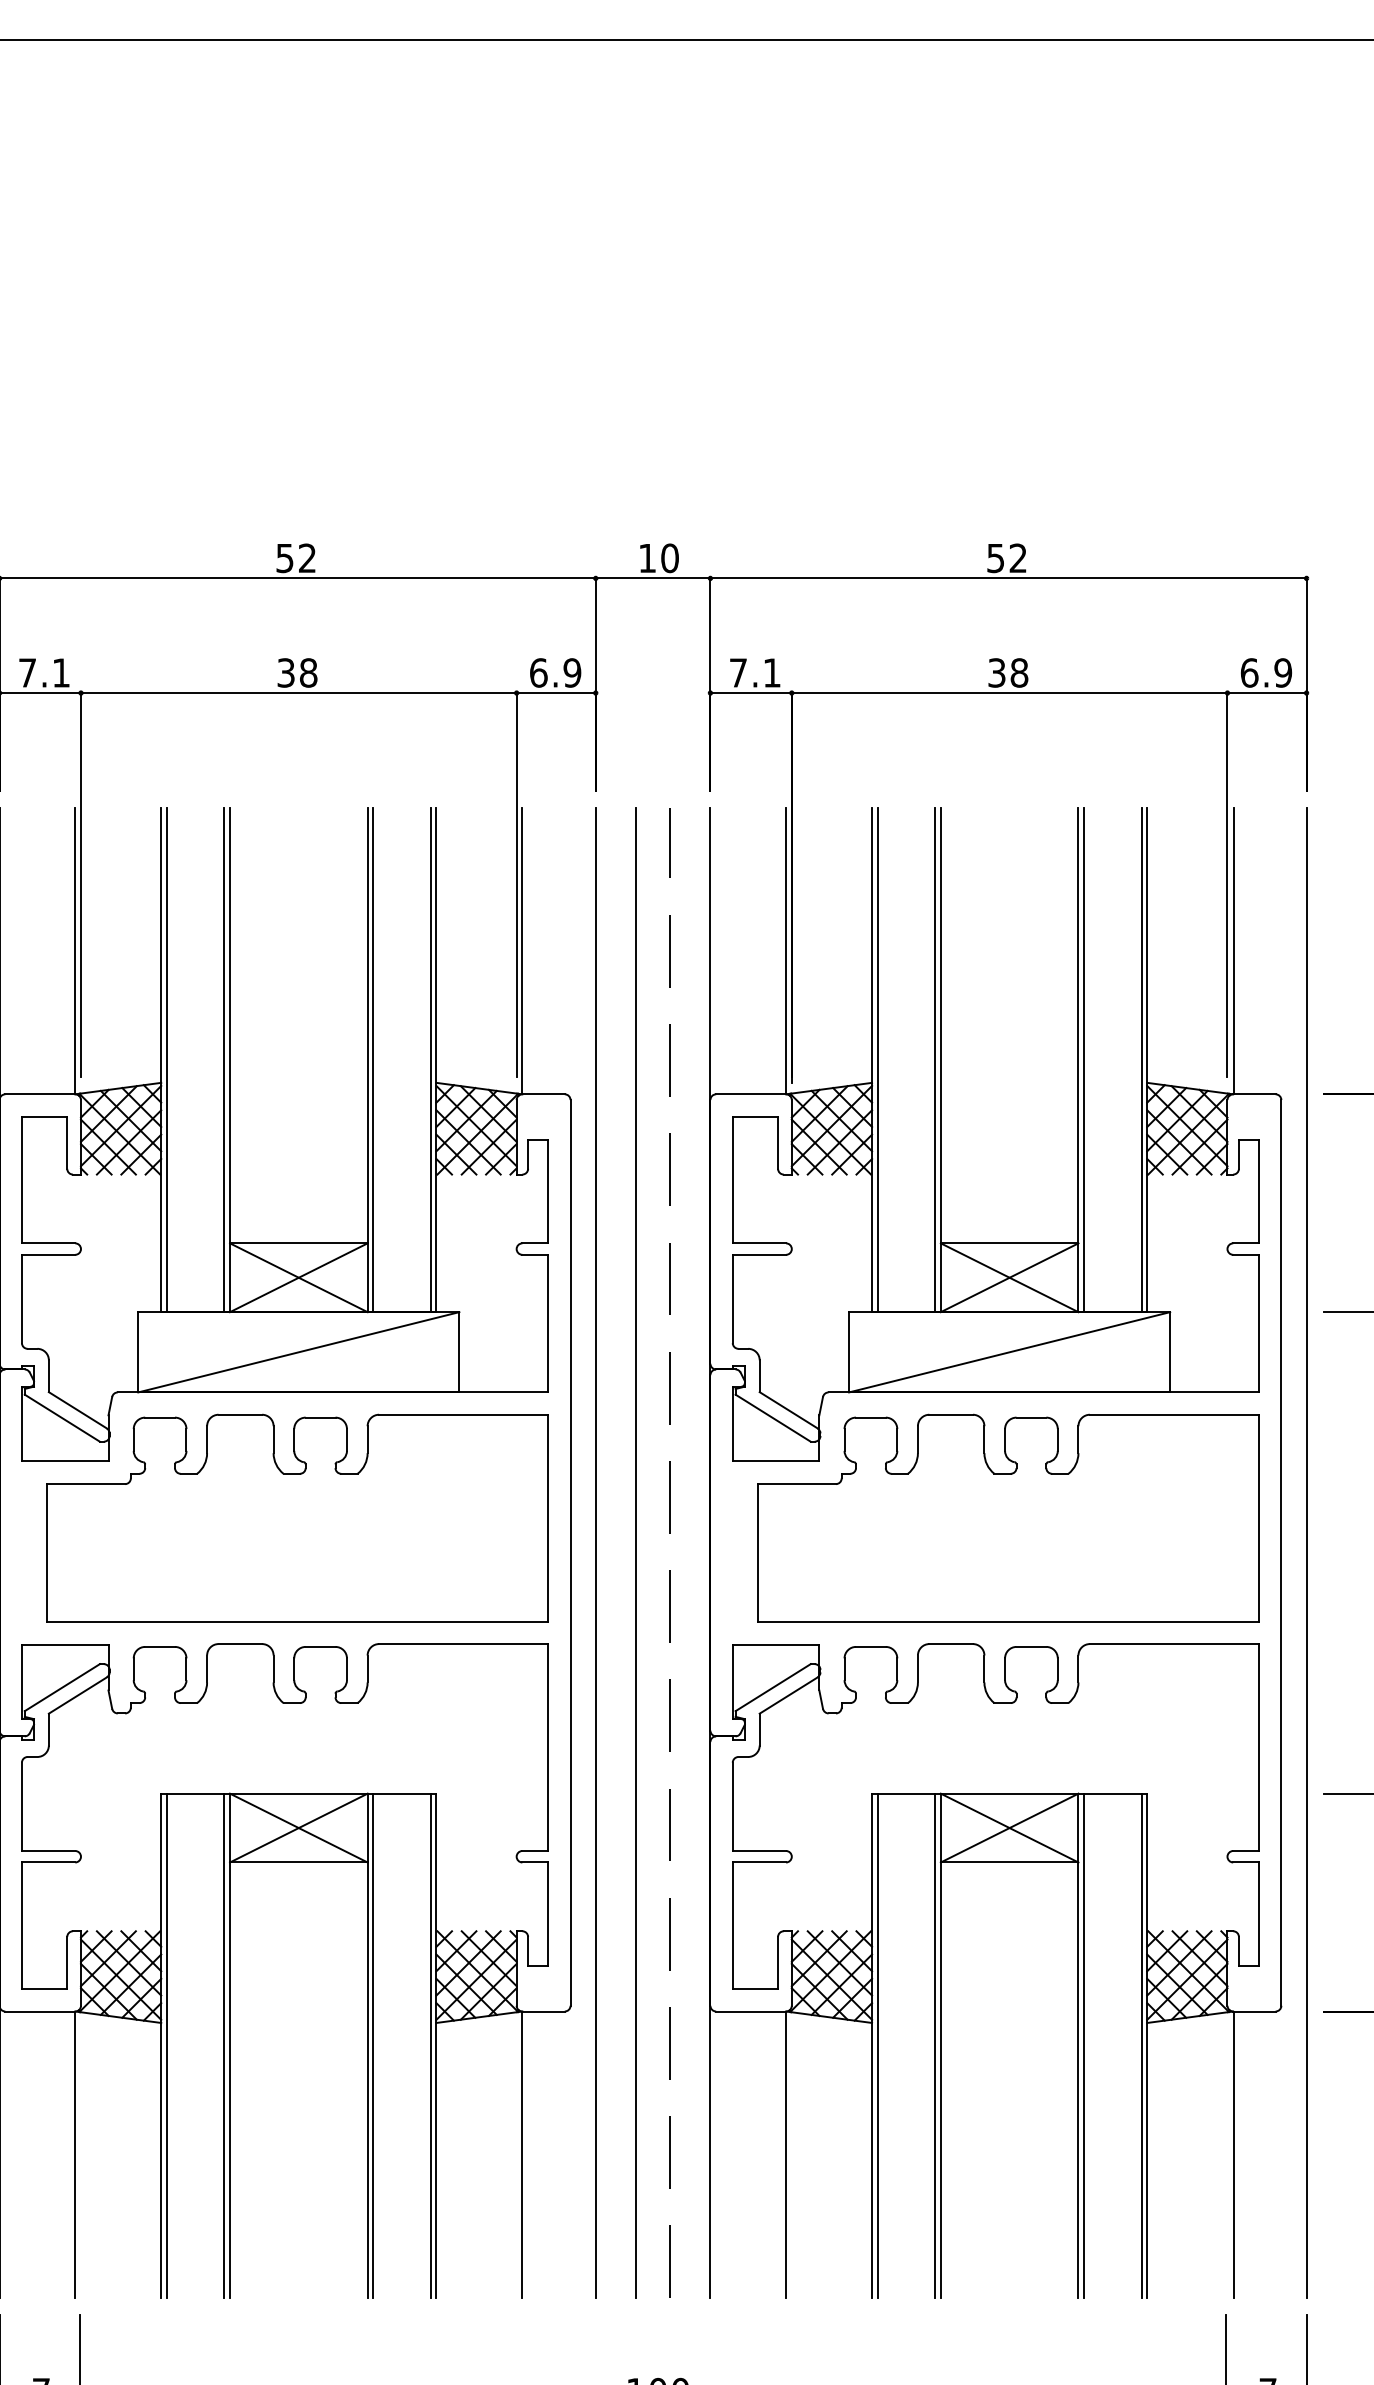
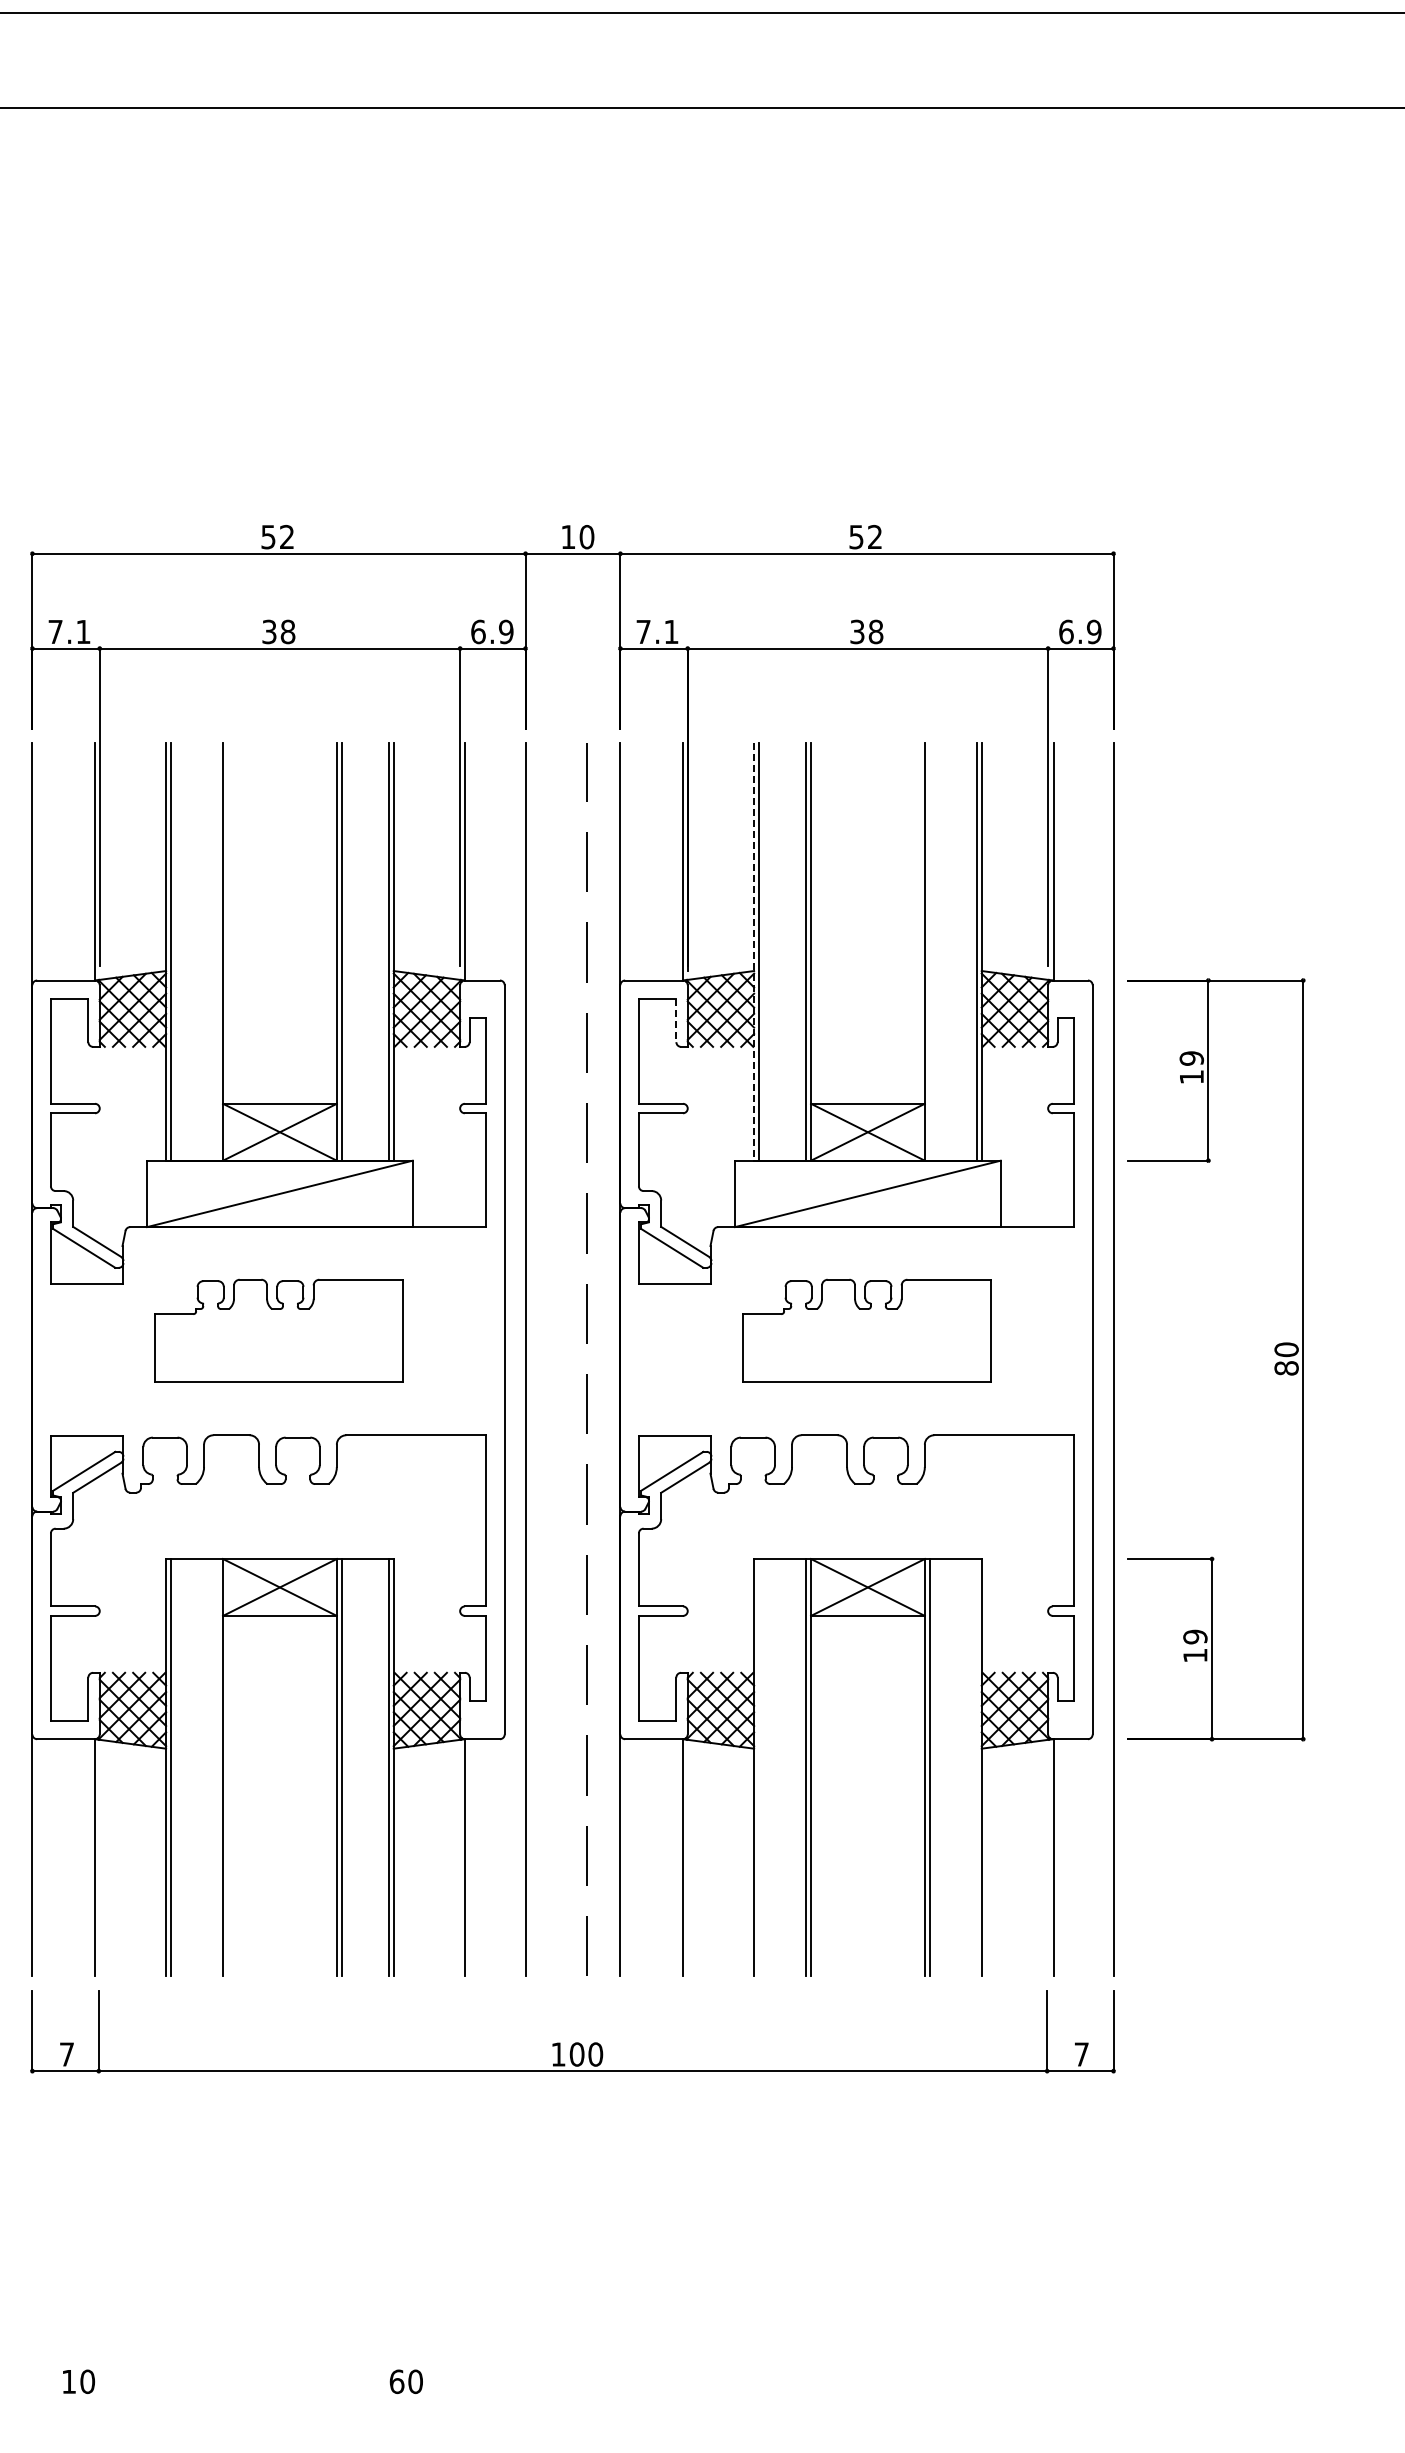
line: (224, 1059) -> (218, 951), removed
line: (1084, 1059) -> (929, 951), removed
line: (872, 1060) -> (754, 952), solid -> dashed
line: (778, 1142) -> (676, 1020), solid -> dashed
part: (297, 1517) -> (278, 1330), size x0.6
part: (1007, 1517) -> (866, 1330), size x0.6
line: (635, 1552) -> (558, 1359), removed
line: (224, 2045) -> (218, 1767), removed
line: (877, 2045) -> (758, 1767), removed
line: (1142, 2045) -> (977, 1767), removed

